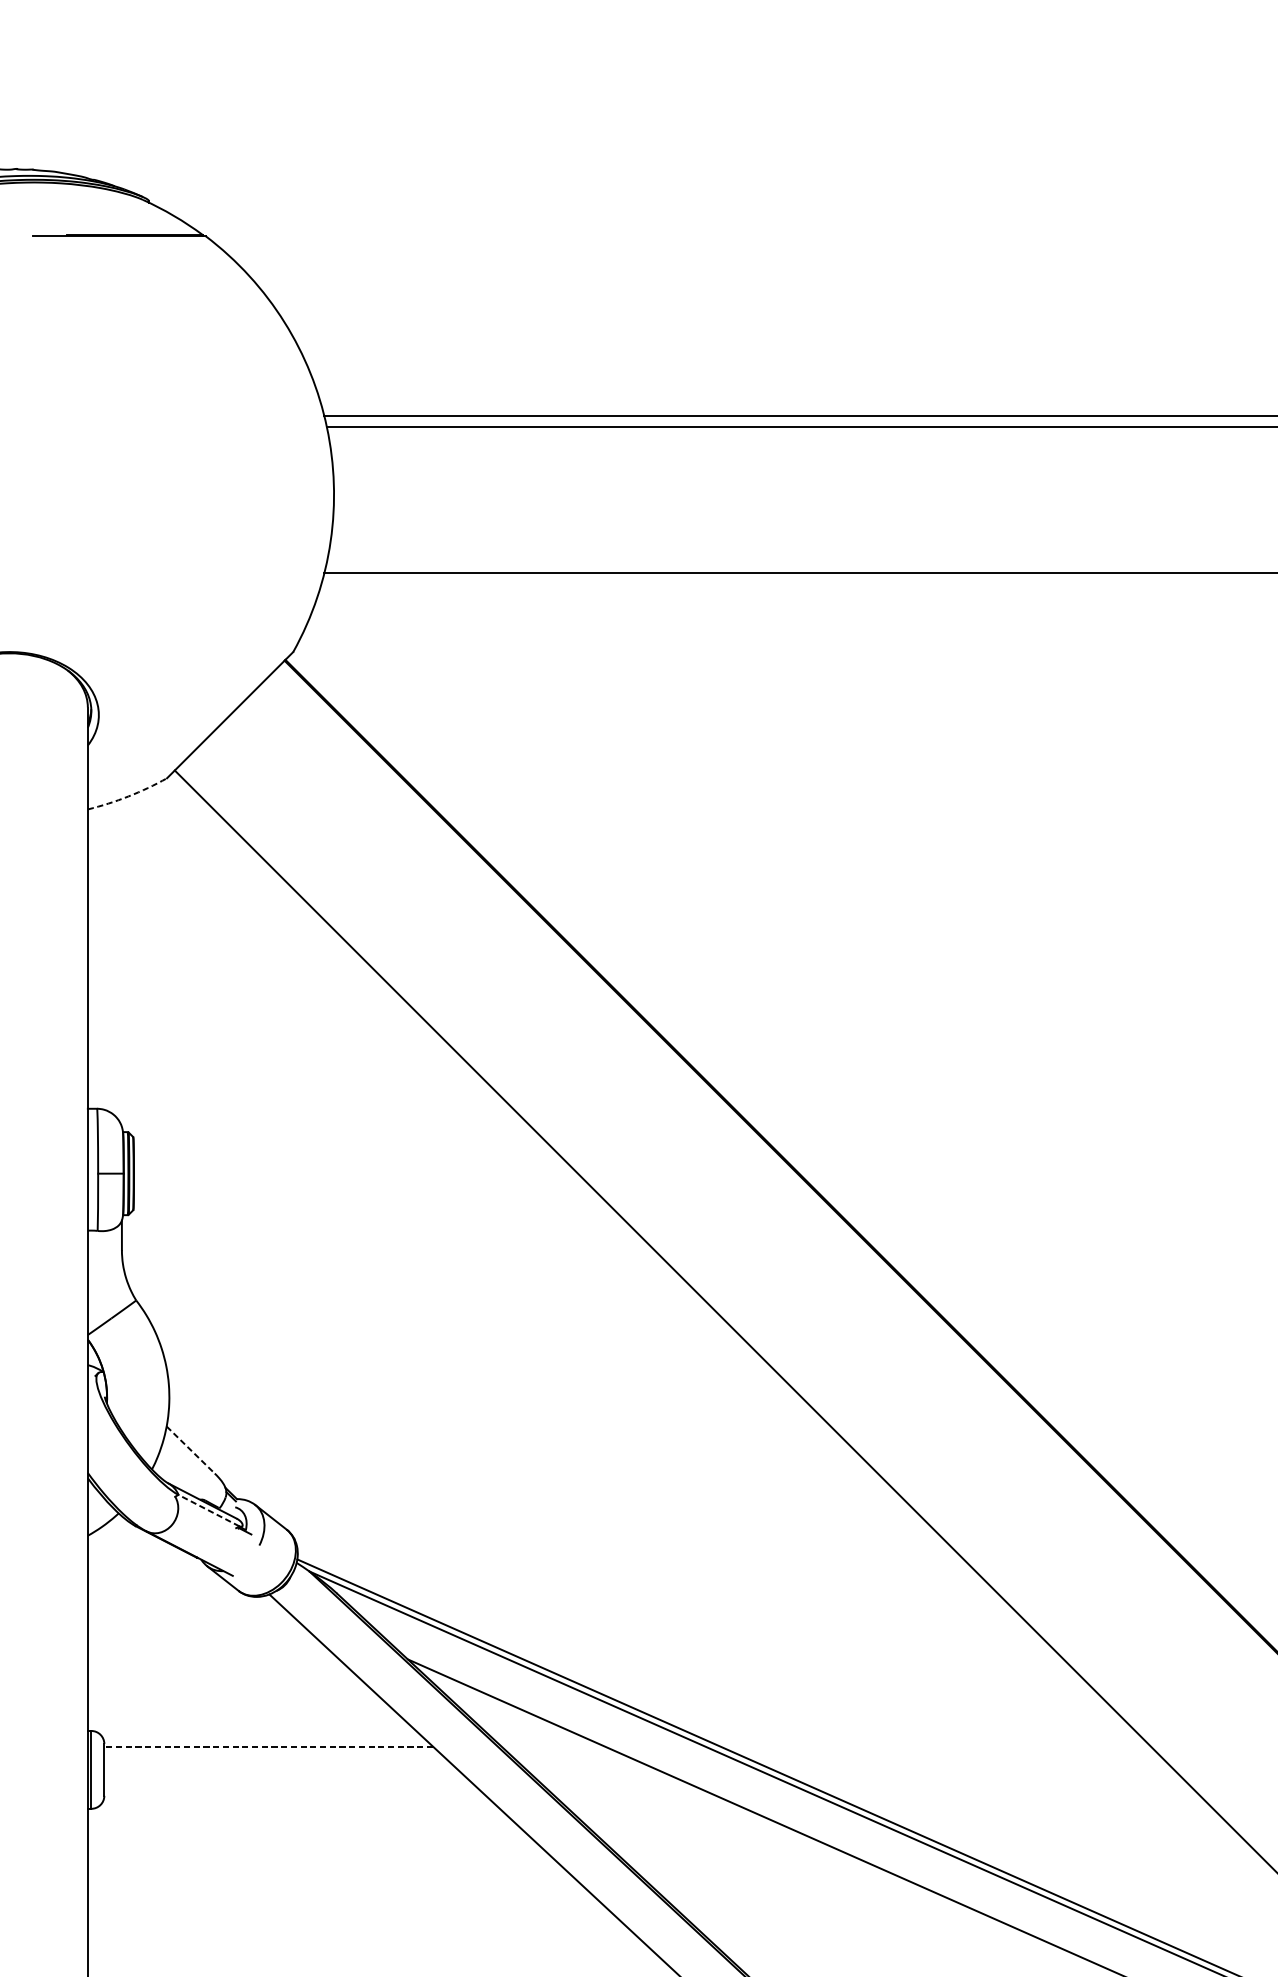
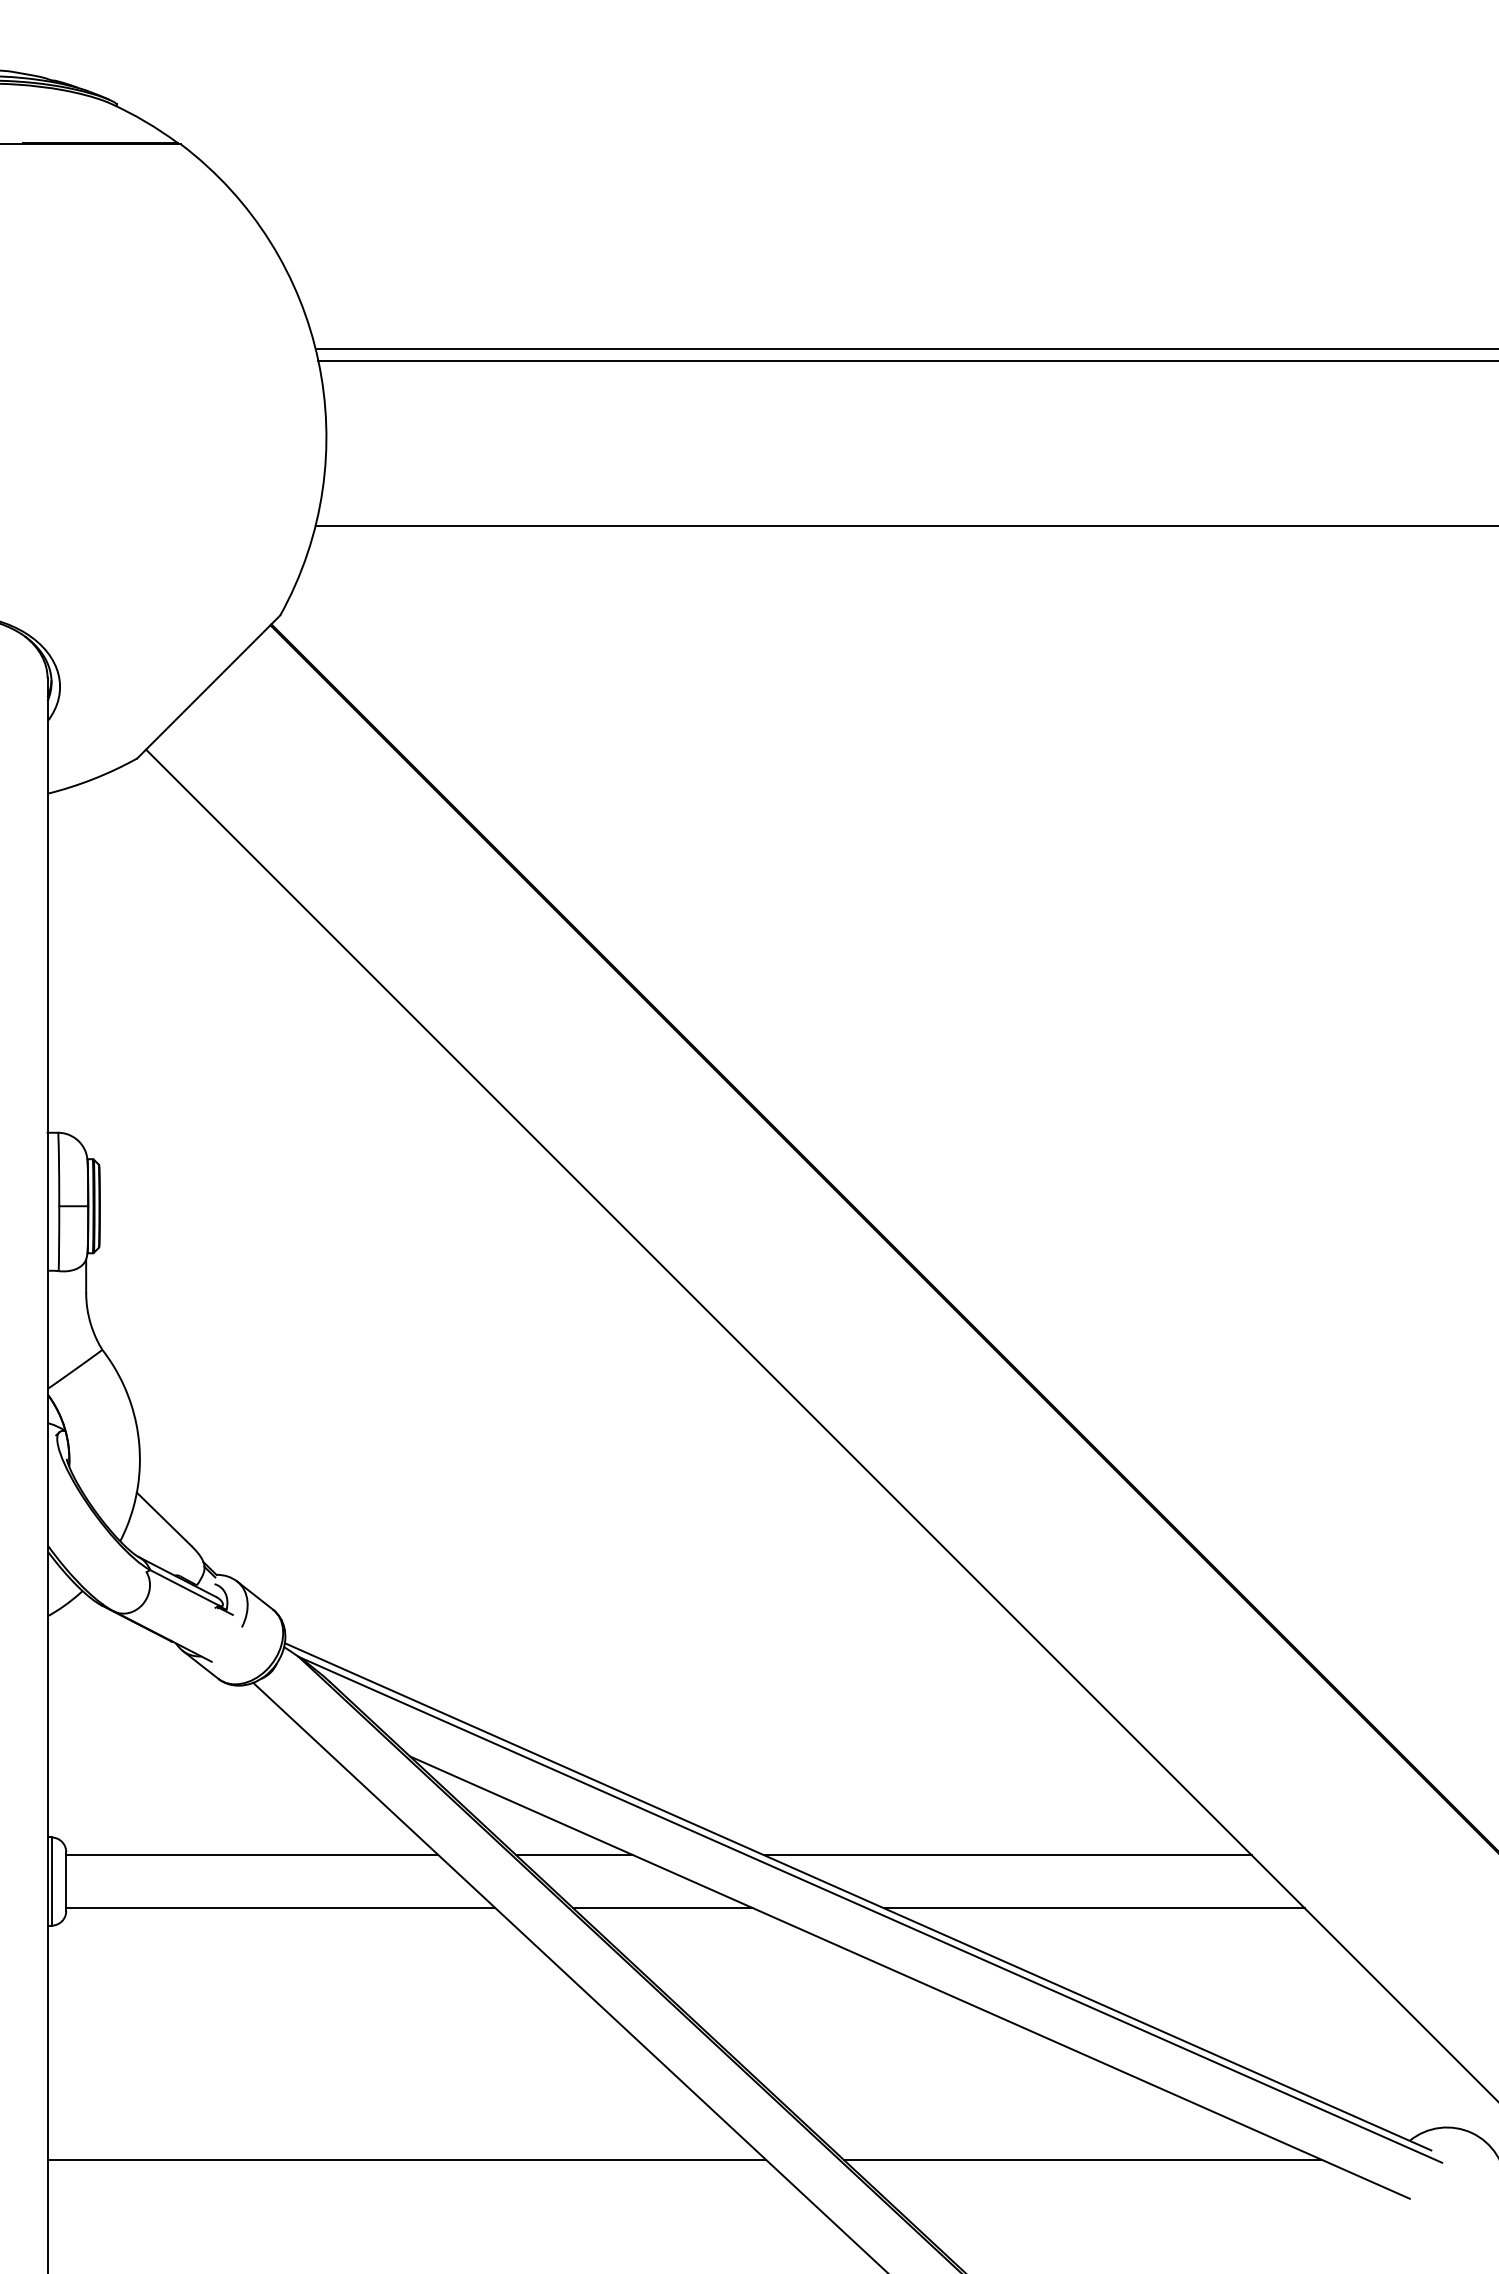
arc: (128, 796) -> (93, 779), dashed -> solid
line: (191, 1450) -> (164, 1519), dashed -> solid
line: (208, 1510) -> (184, 1587), dashed -> solid
line: (267, 1746) -> (251, 1855), dashed -> solid
line: (553, 1746) -> (574, 1855), added
line: (935, 1746) -> (1007, 1855), added
line: (293, 1793) -> (280, 1908), added
line: (630, 1793) -> (662, 1908), added
line: (1011, 1793) -> (1093, 1908), added

